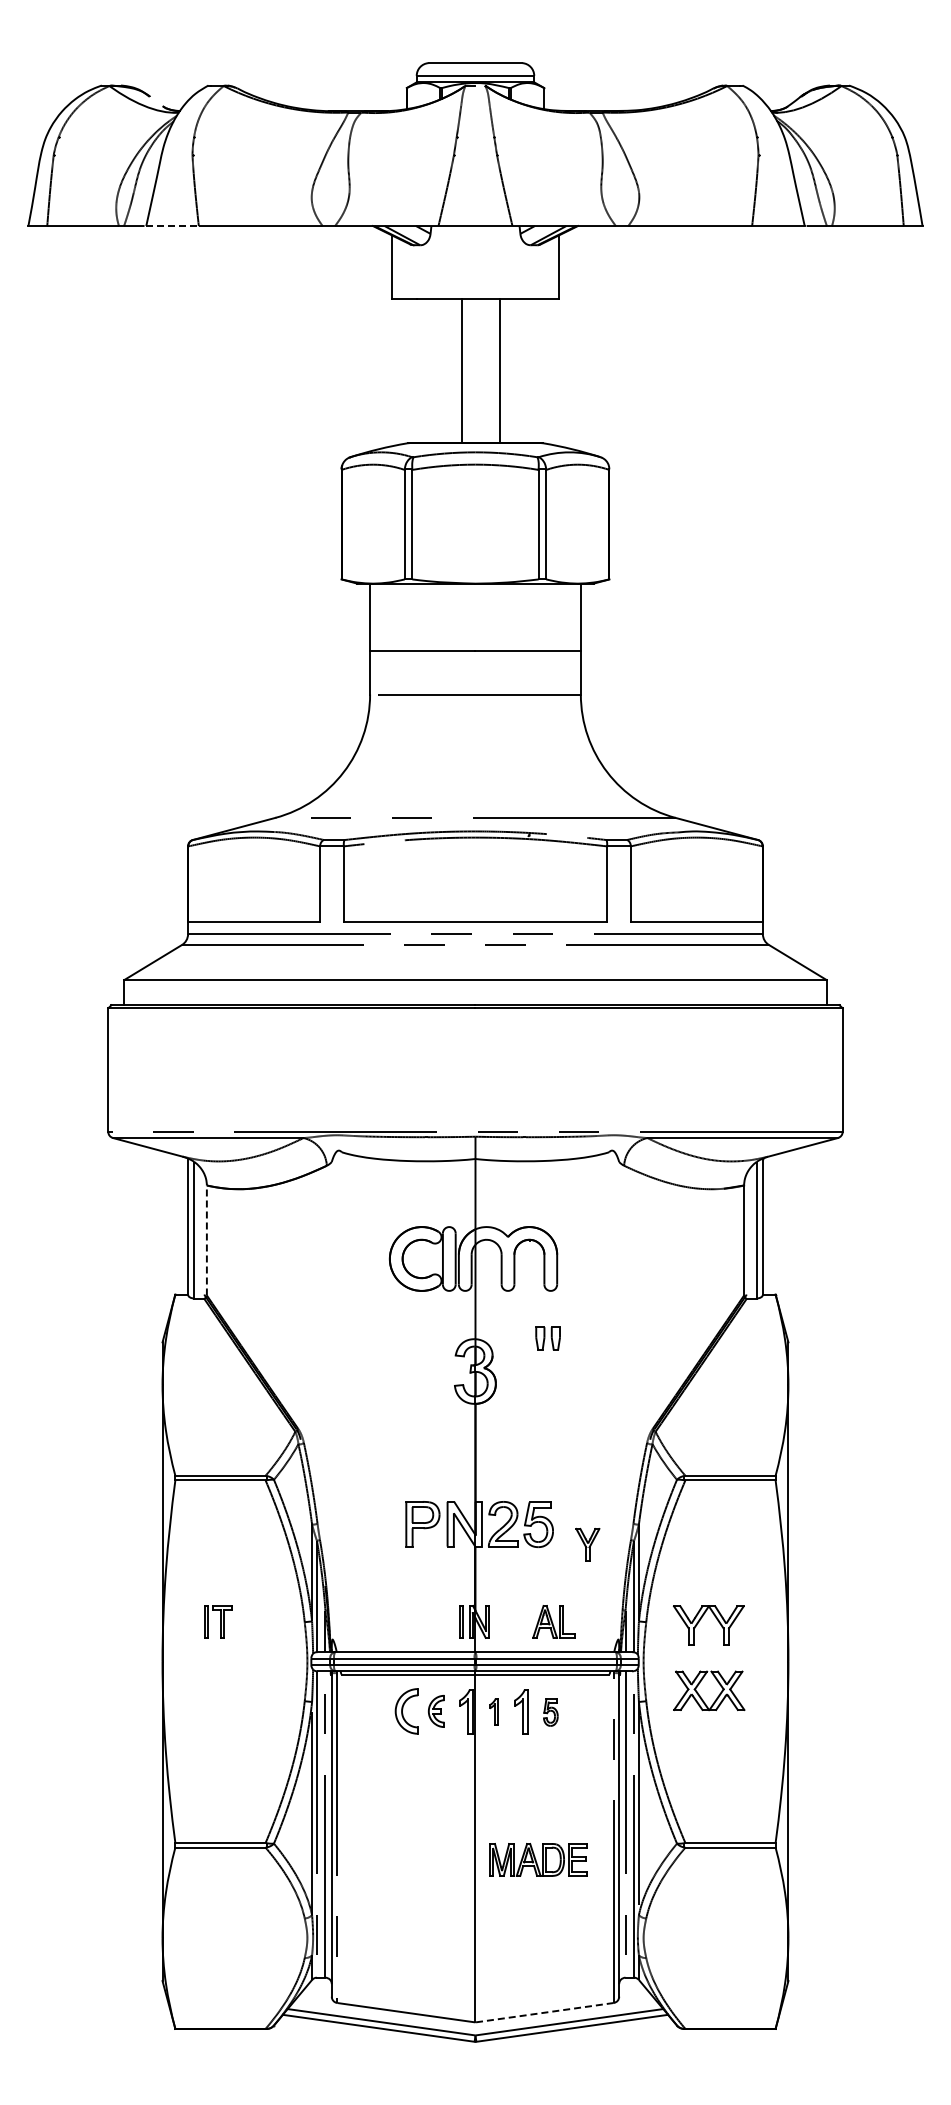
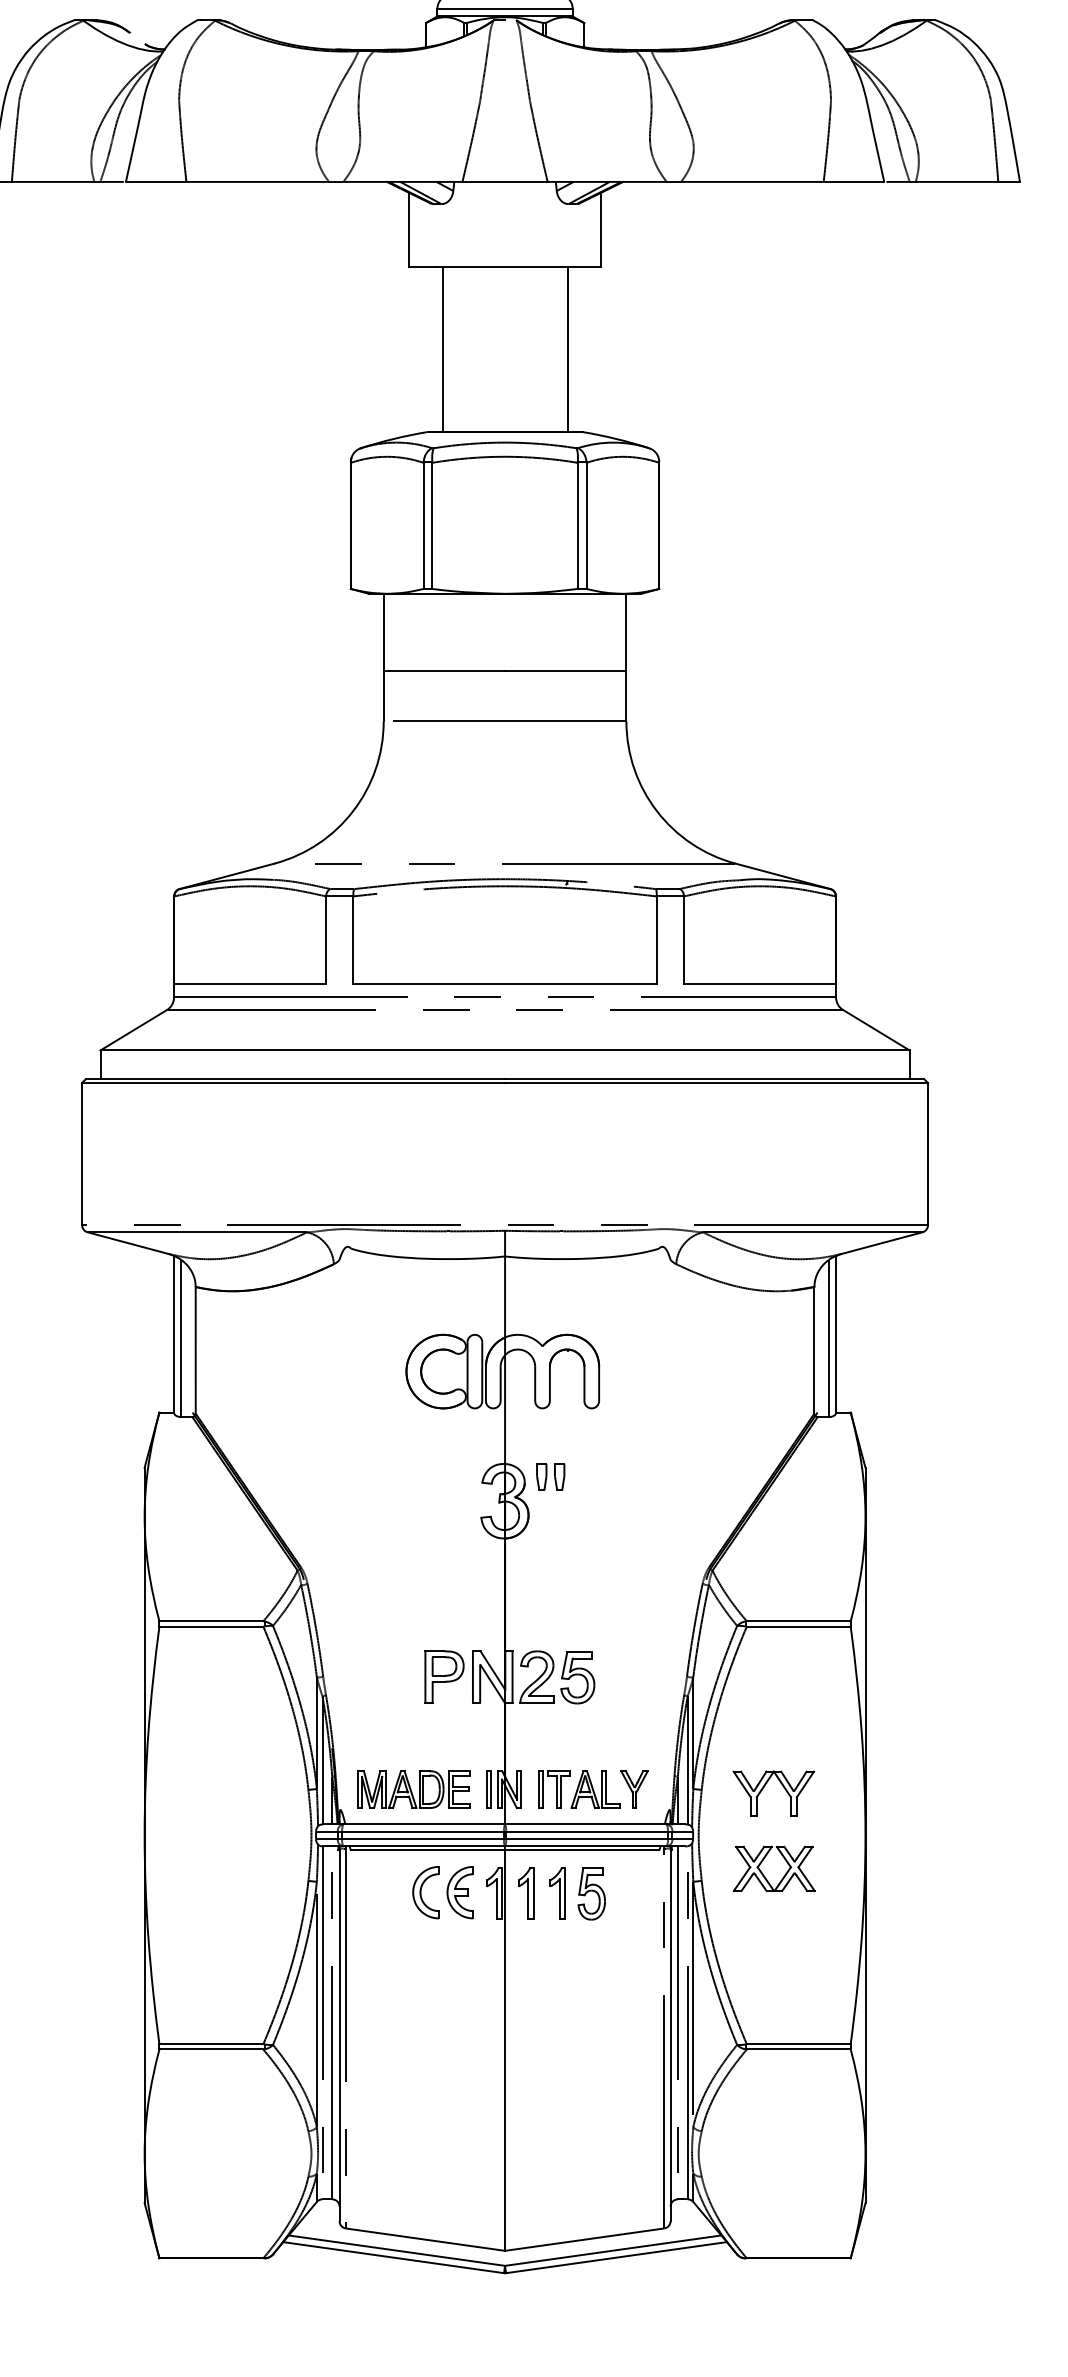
line: (173, 226) -> (157, 182), dashed -> solid
line: (462, 371) -> (442, 349), moved
line: (499, 371) -> (567, 349), moved
line: (206, 1240) -> (195, 1350), dashed -> solid
part: (547, 1338) -> (549, 1477), moved
part: (587, 1544) -> (634, 1789), moved
part: (218, 1621) -> (554, 1789), moved
part: (436, 1711) -> (460, 1892), size x1.43
part: (493, 1711) -> (525, 1892), size x1.67
part: (550, 1712) -> (591, 1893), size x1.67
part: (538, 1859) -> (414, 1789), moved
line: (545, 2012) -> (585, 2239), dashed -> solid

